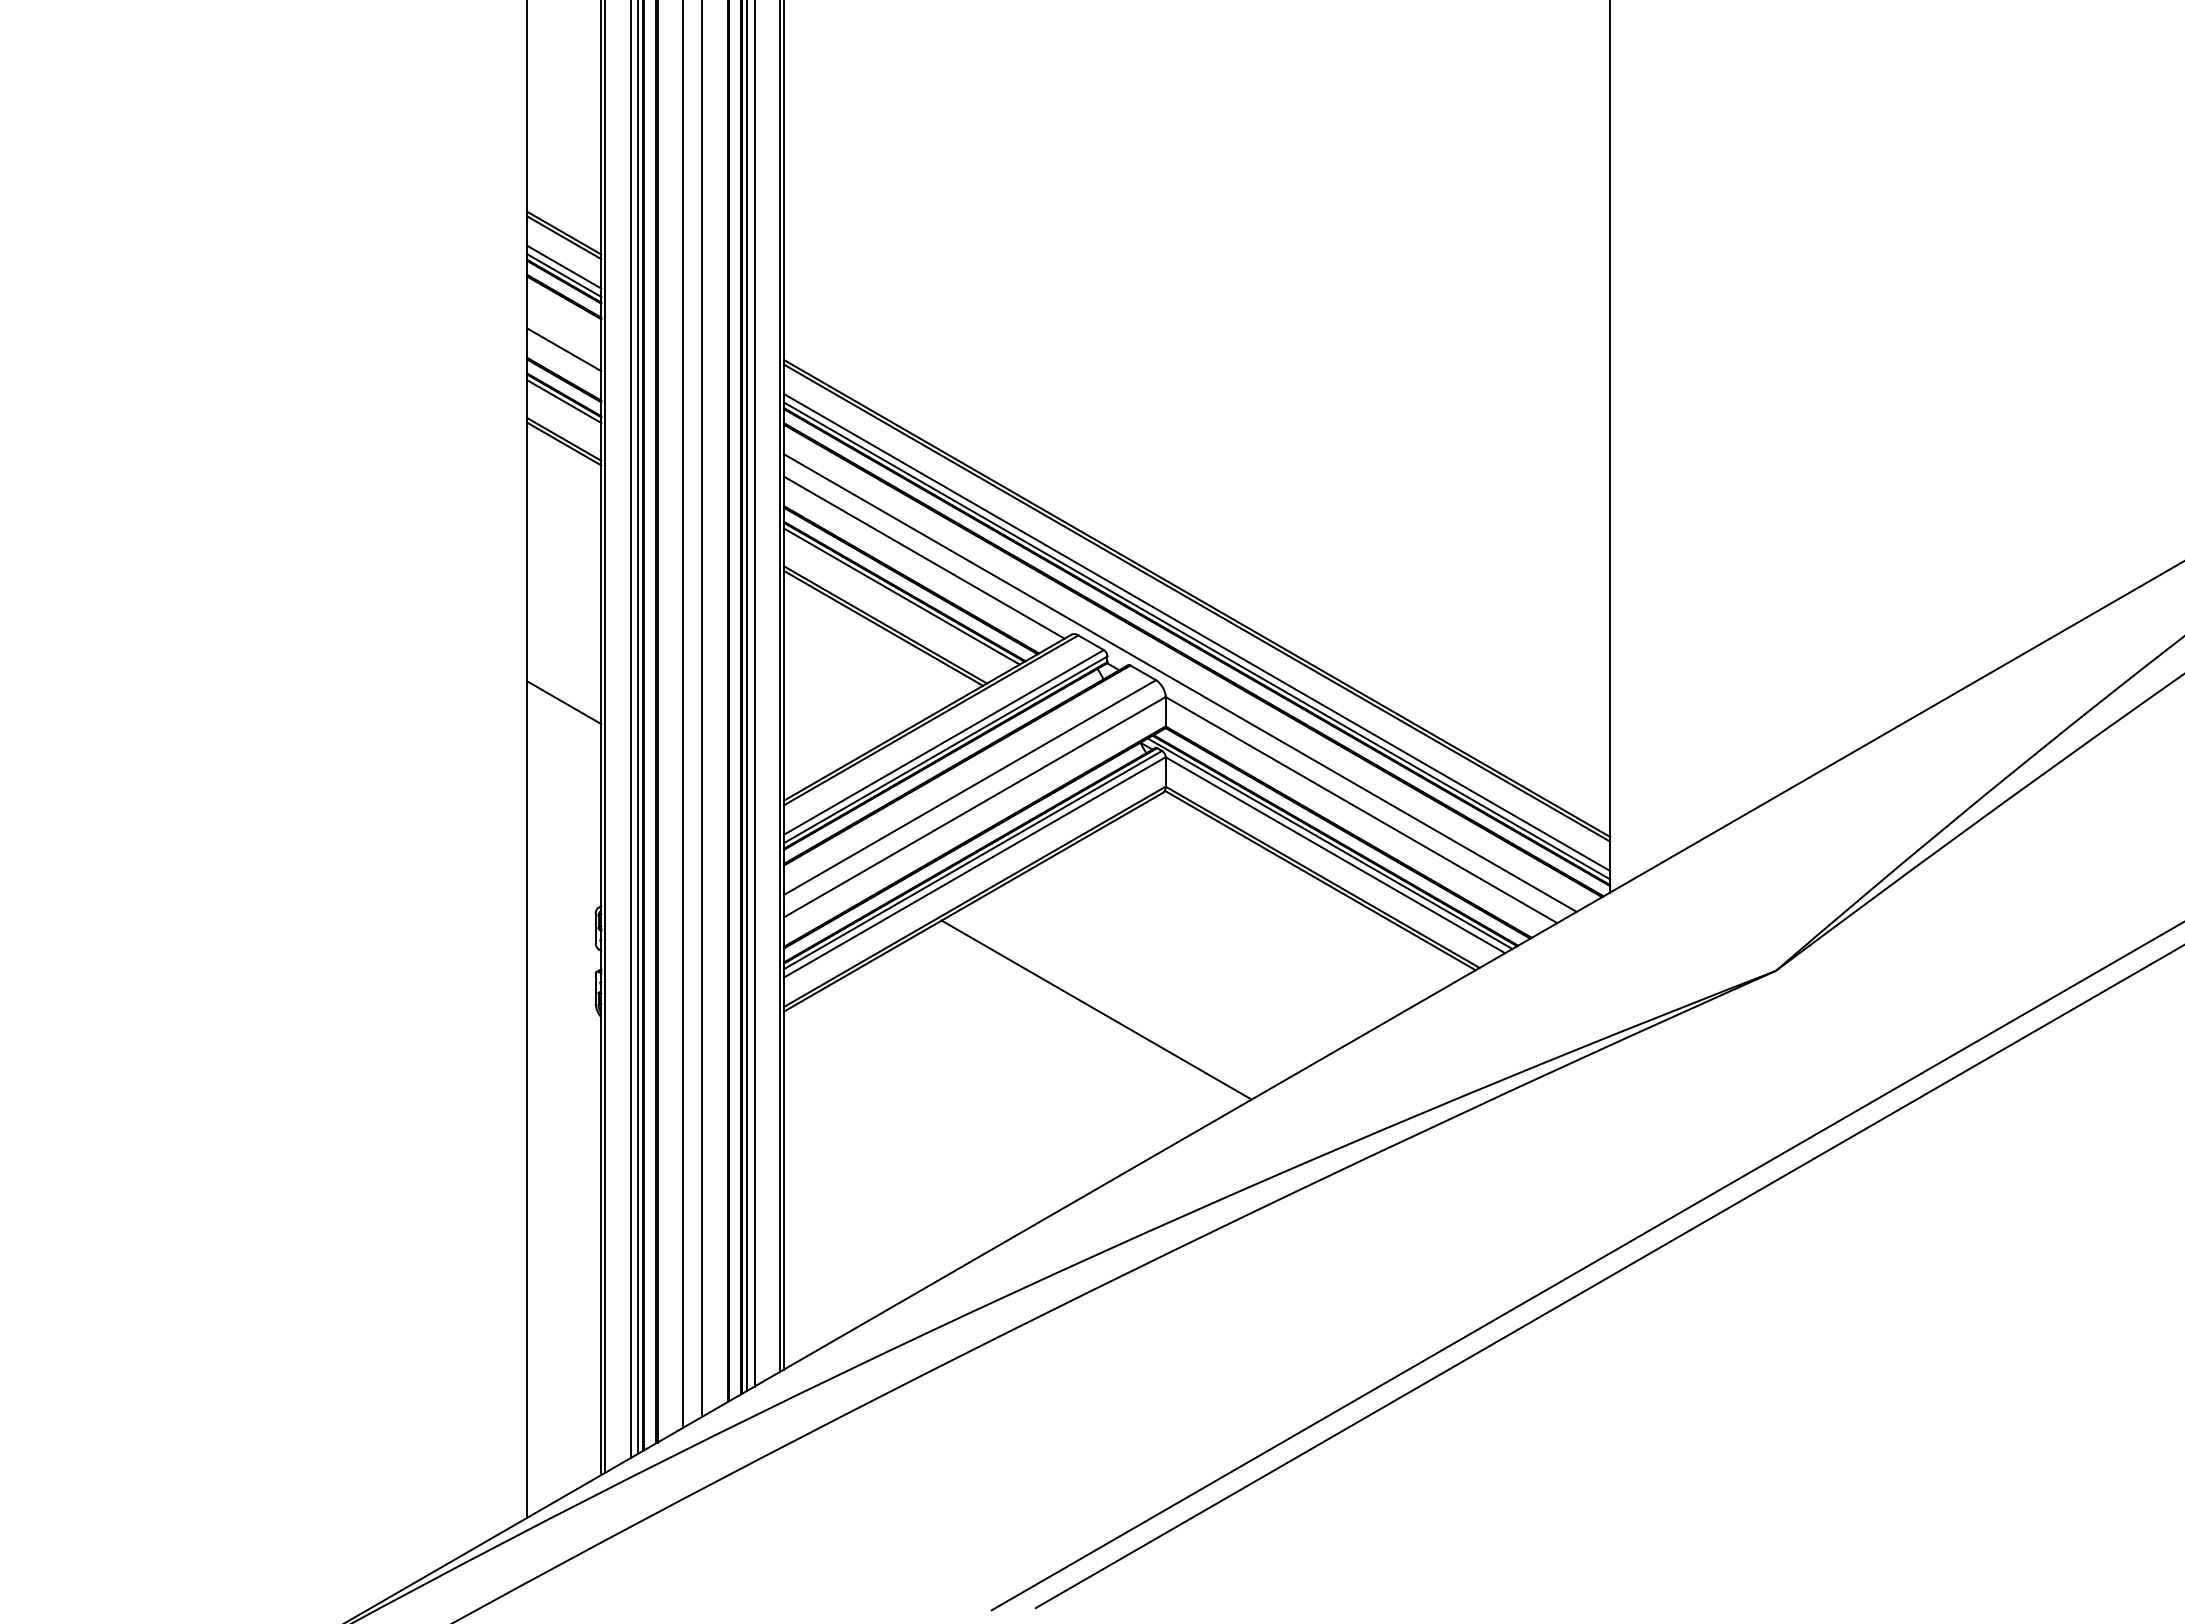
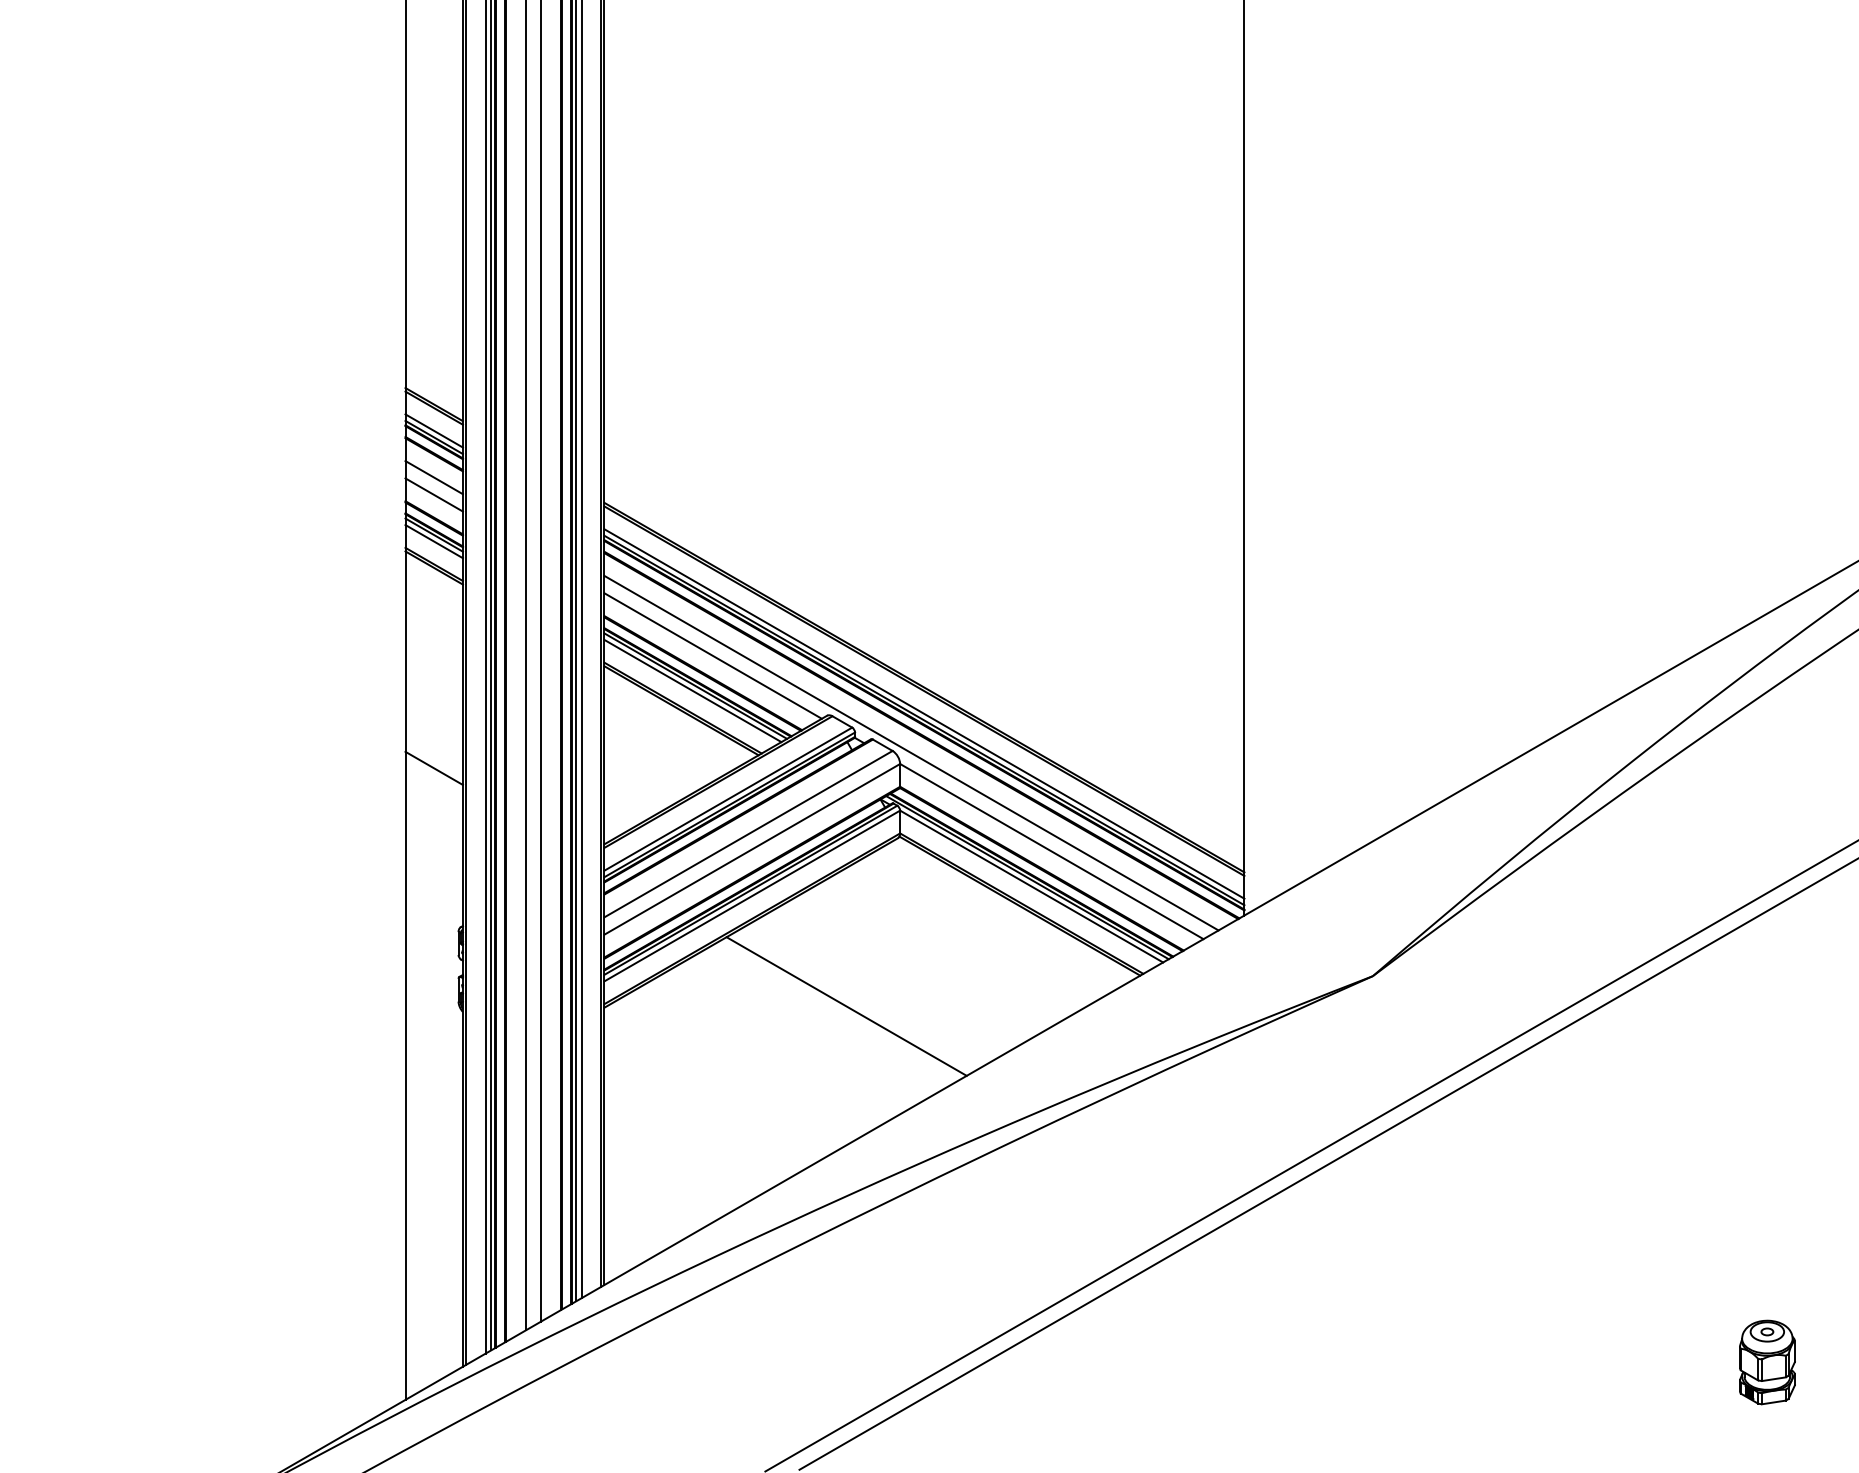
line: (563, 327) -> (433, 477), added
line: (563, 409) -> (433, 541), added
line: (897, 602) -> (692, 690), added

